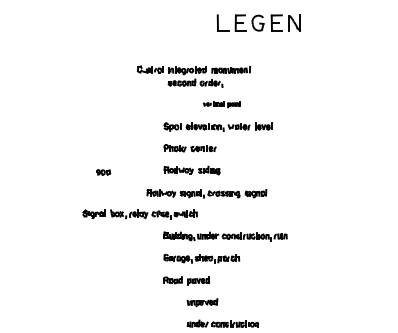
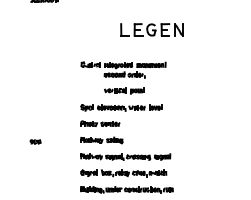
part: (193, 76) -> (123, 69), moved
part: (221, 104) -> (123, 90), size x1.43
part: (206, 193) -> (125, 156), moved
part: (139, 214) -> (123, 173), moved

